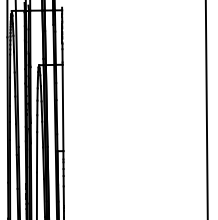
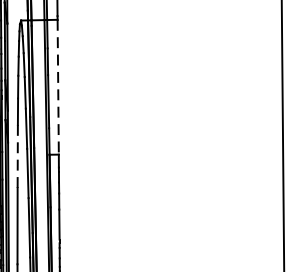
line: (63, 108) -> (58, 88), solid -> dashed
line: (37, 152) -> (18, 156), solid -> dashed

